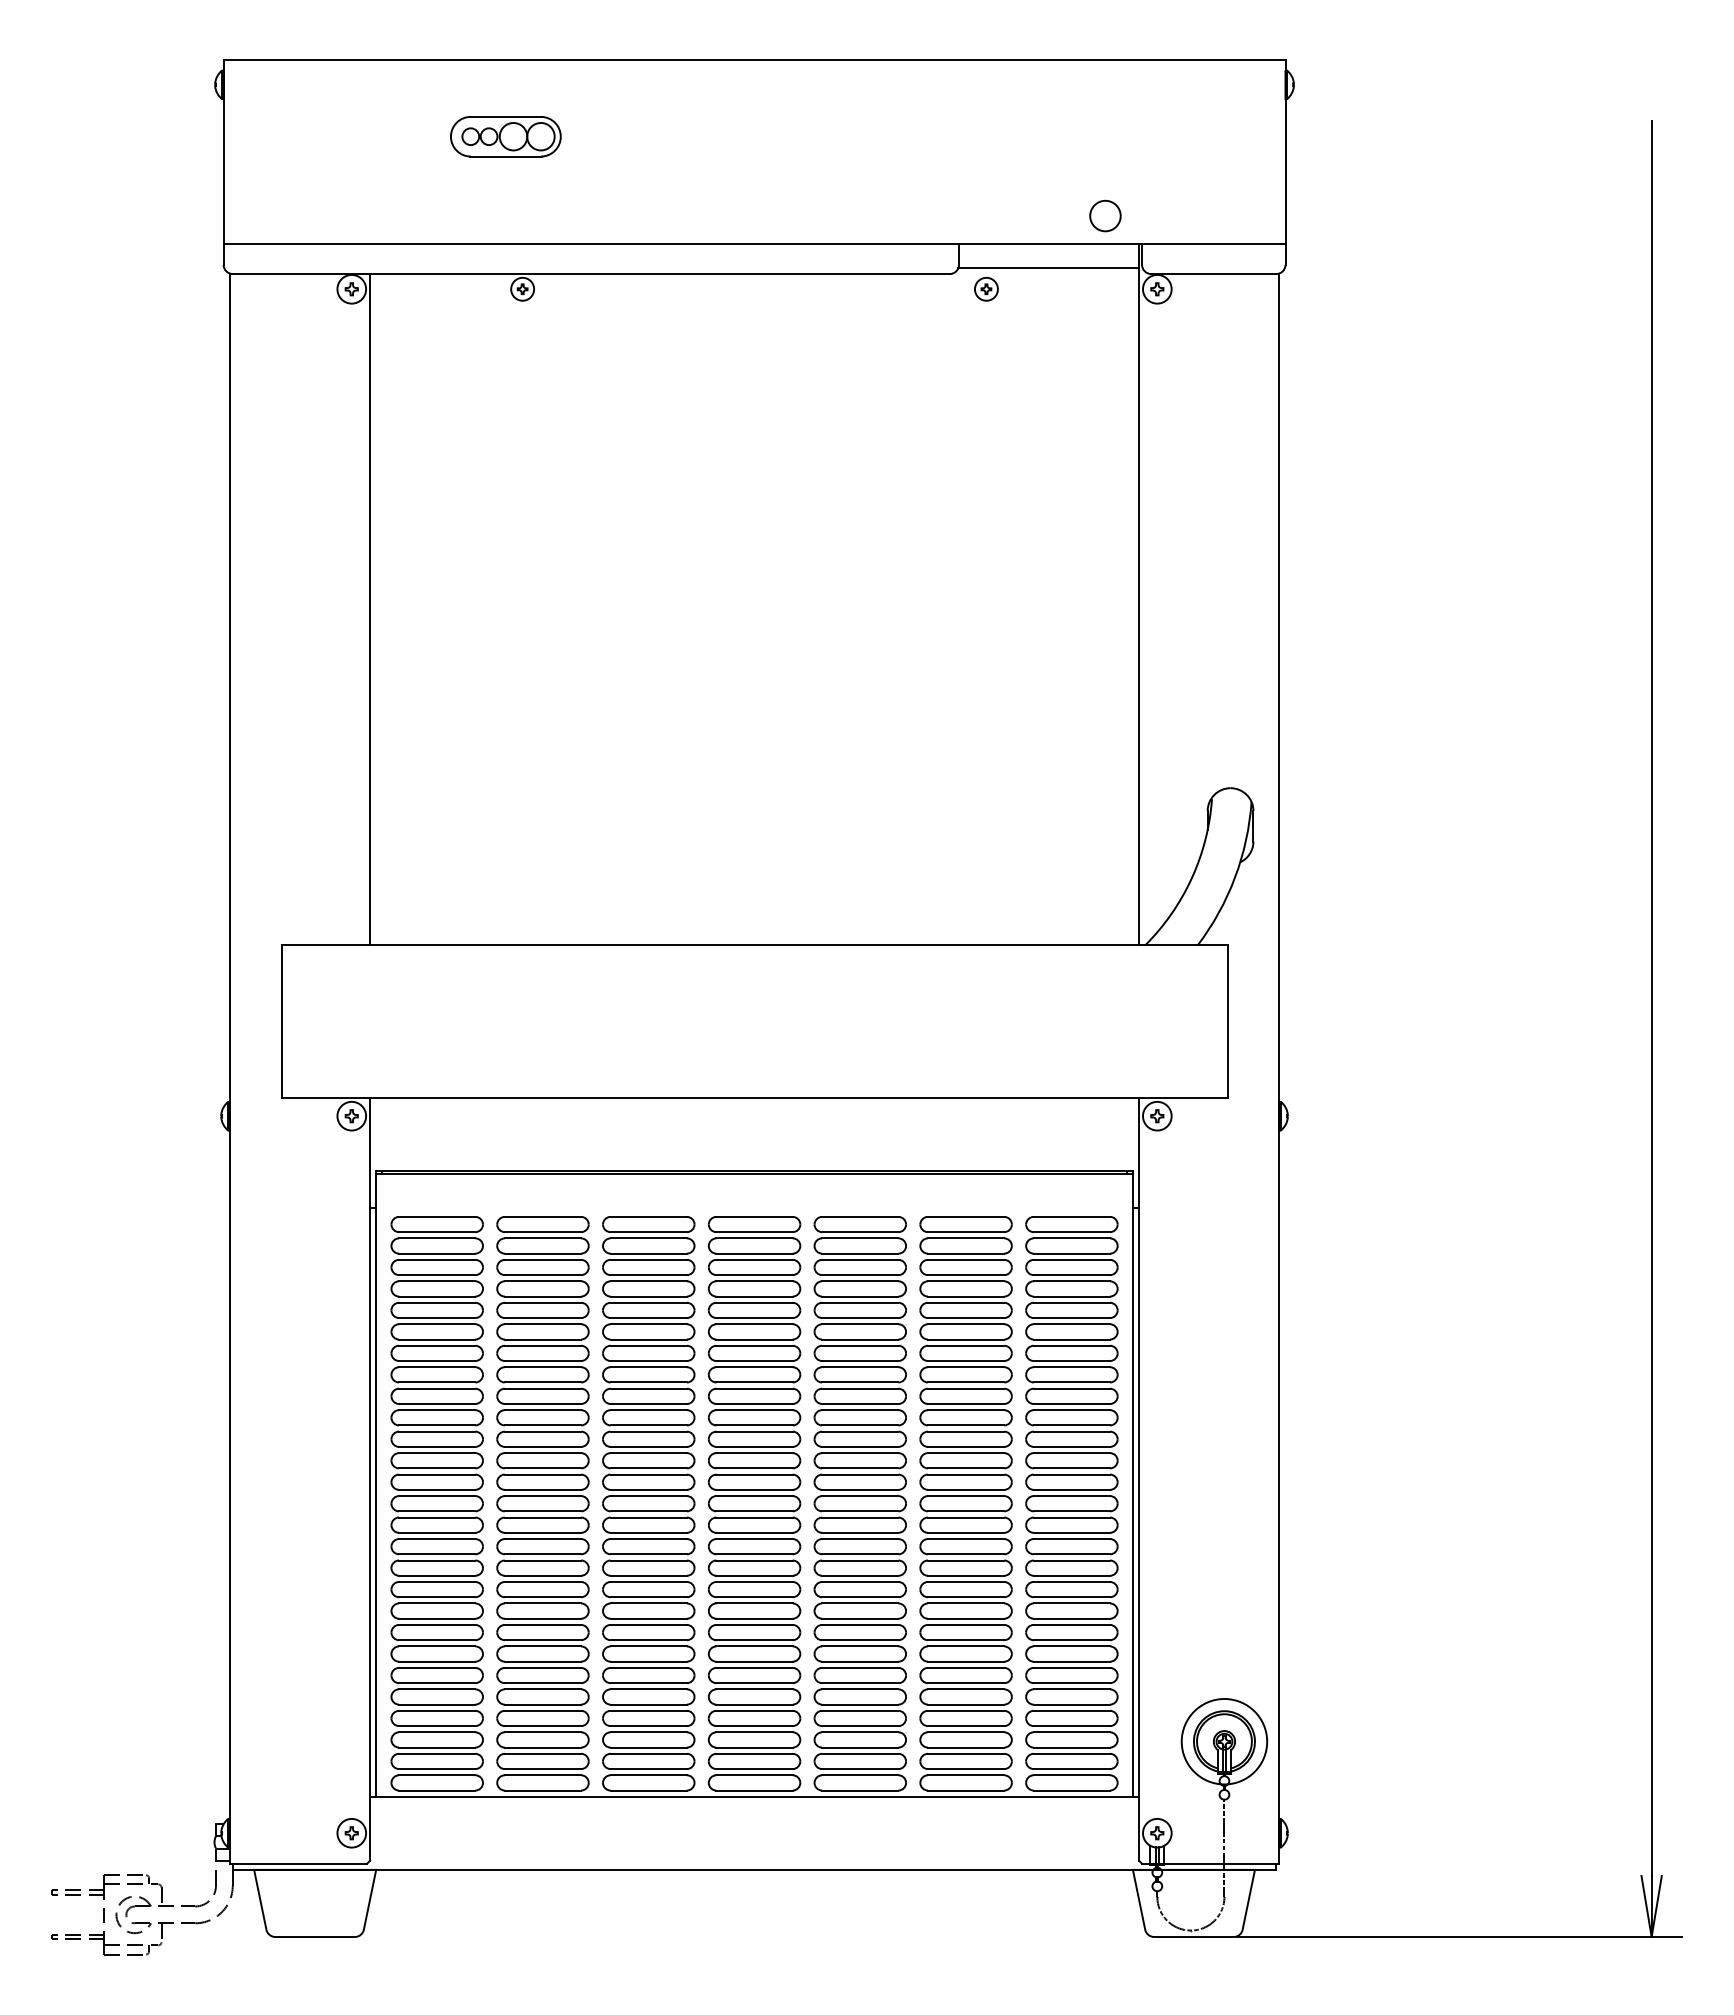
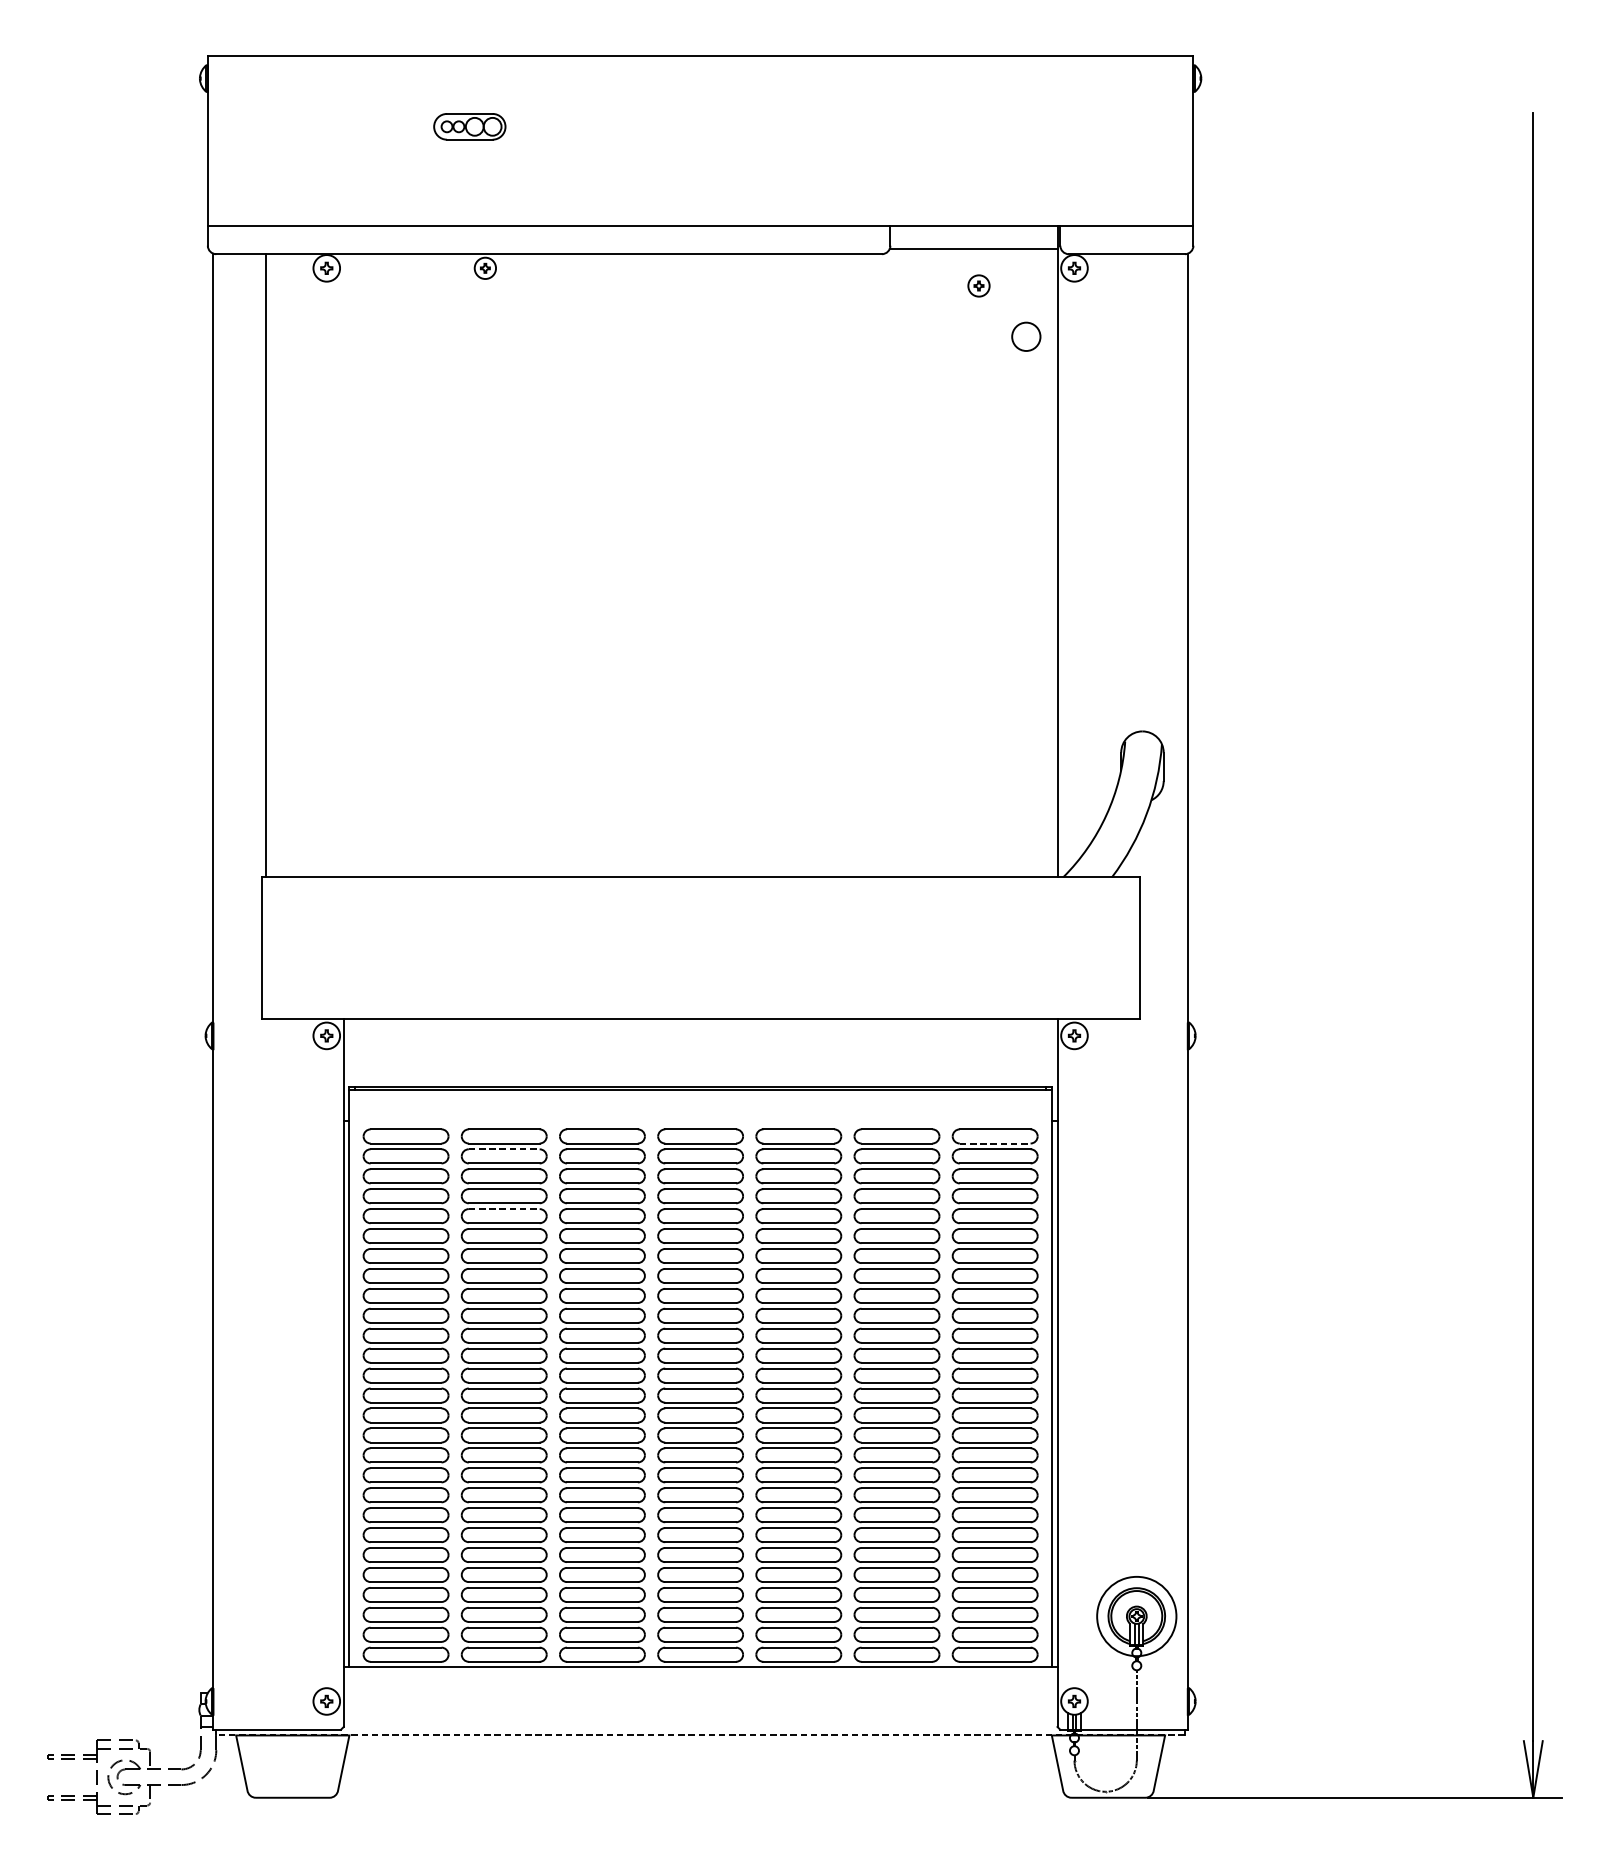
part: (505, 136) -> (469, 126), size x0.7
circle: (1105, 215) -> (1026, 336), moved
part: (986, 288) -> (979, 285), moved
line: (370, 609) -> (266, 565), moved
line: (1072, 1232) -> (995, 1143), solid -> dashed
line: (543, 1238) -> (504, 1149), solid -> dashed
line: (543, 1302) -> (504, 1208), solid -> dashed
line: (754, 1869) -> (700, 1735), solid -> dashed

